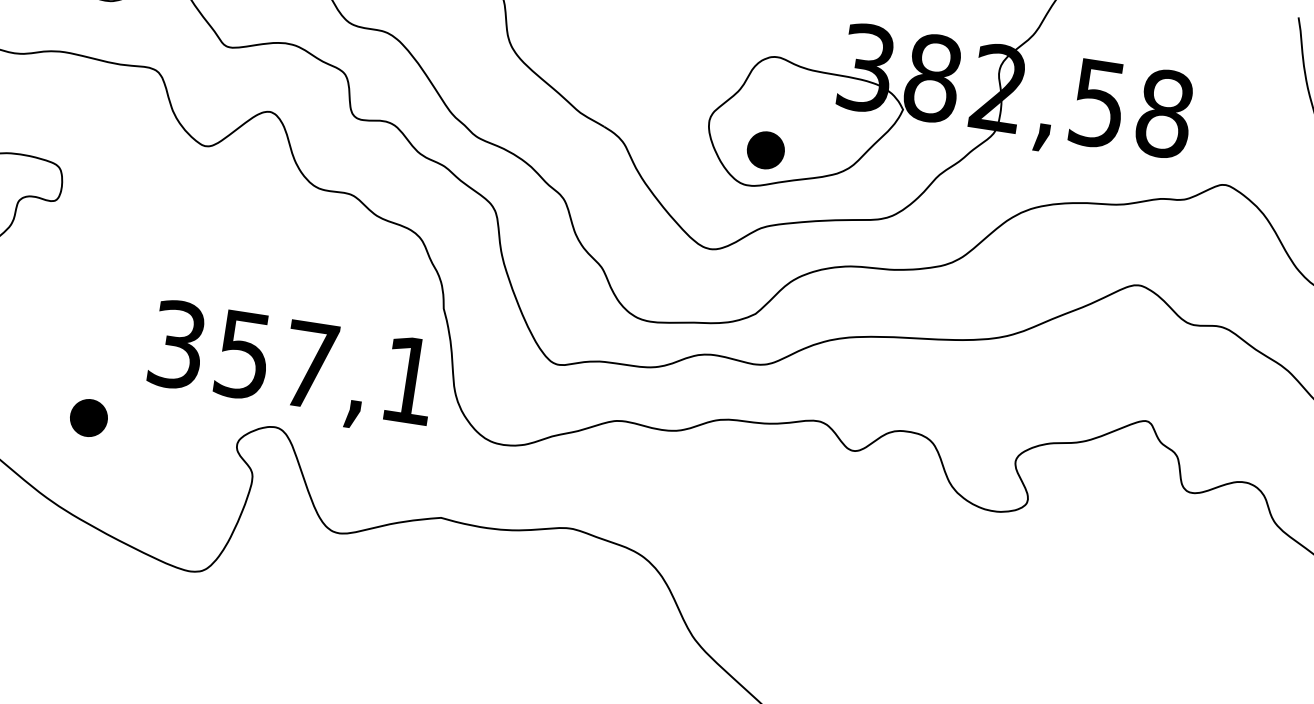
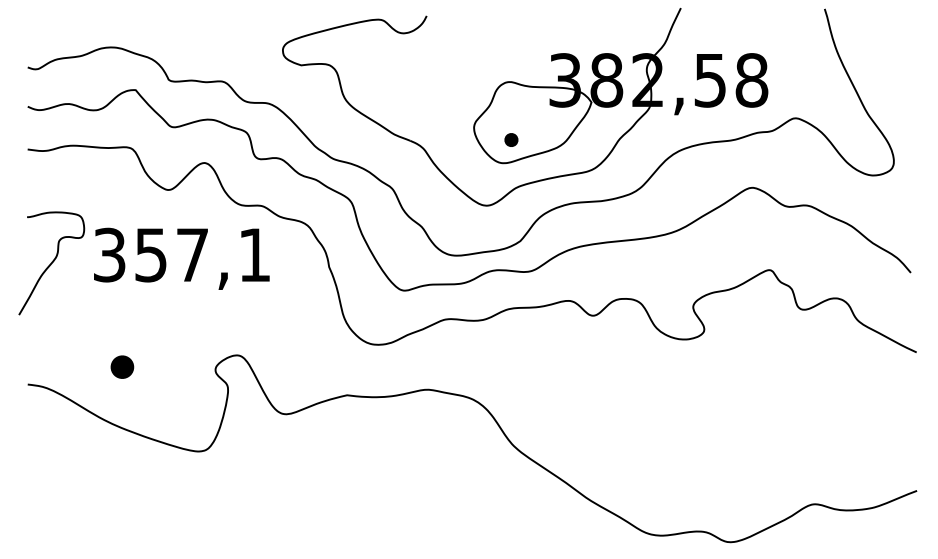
part: (766, 149) -> (511, 139), size x0.6
text: (291, 367) -> (181, 258), moved

